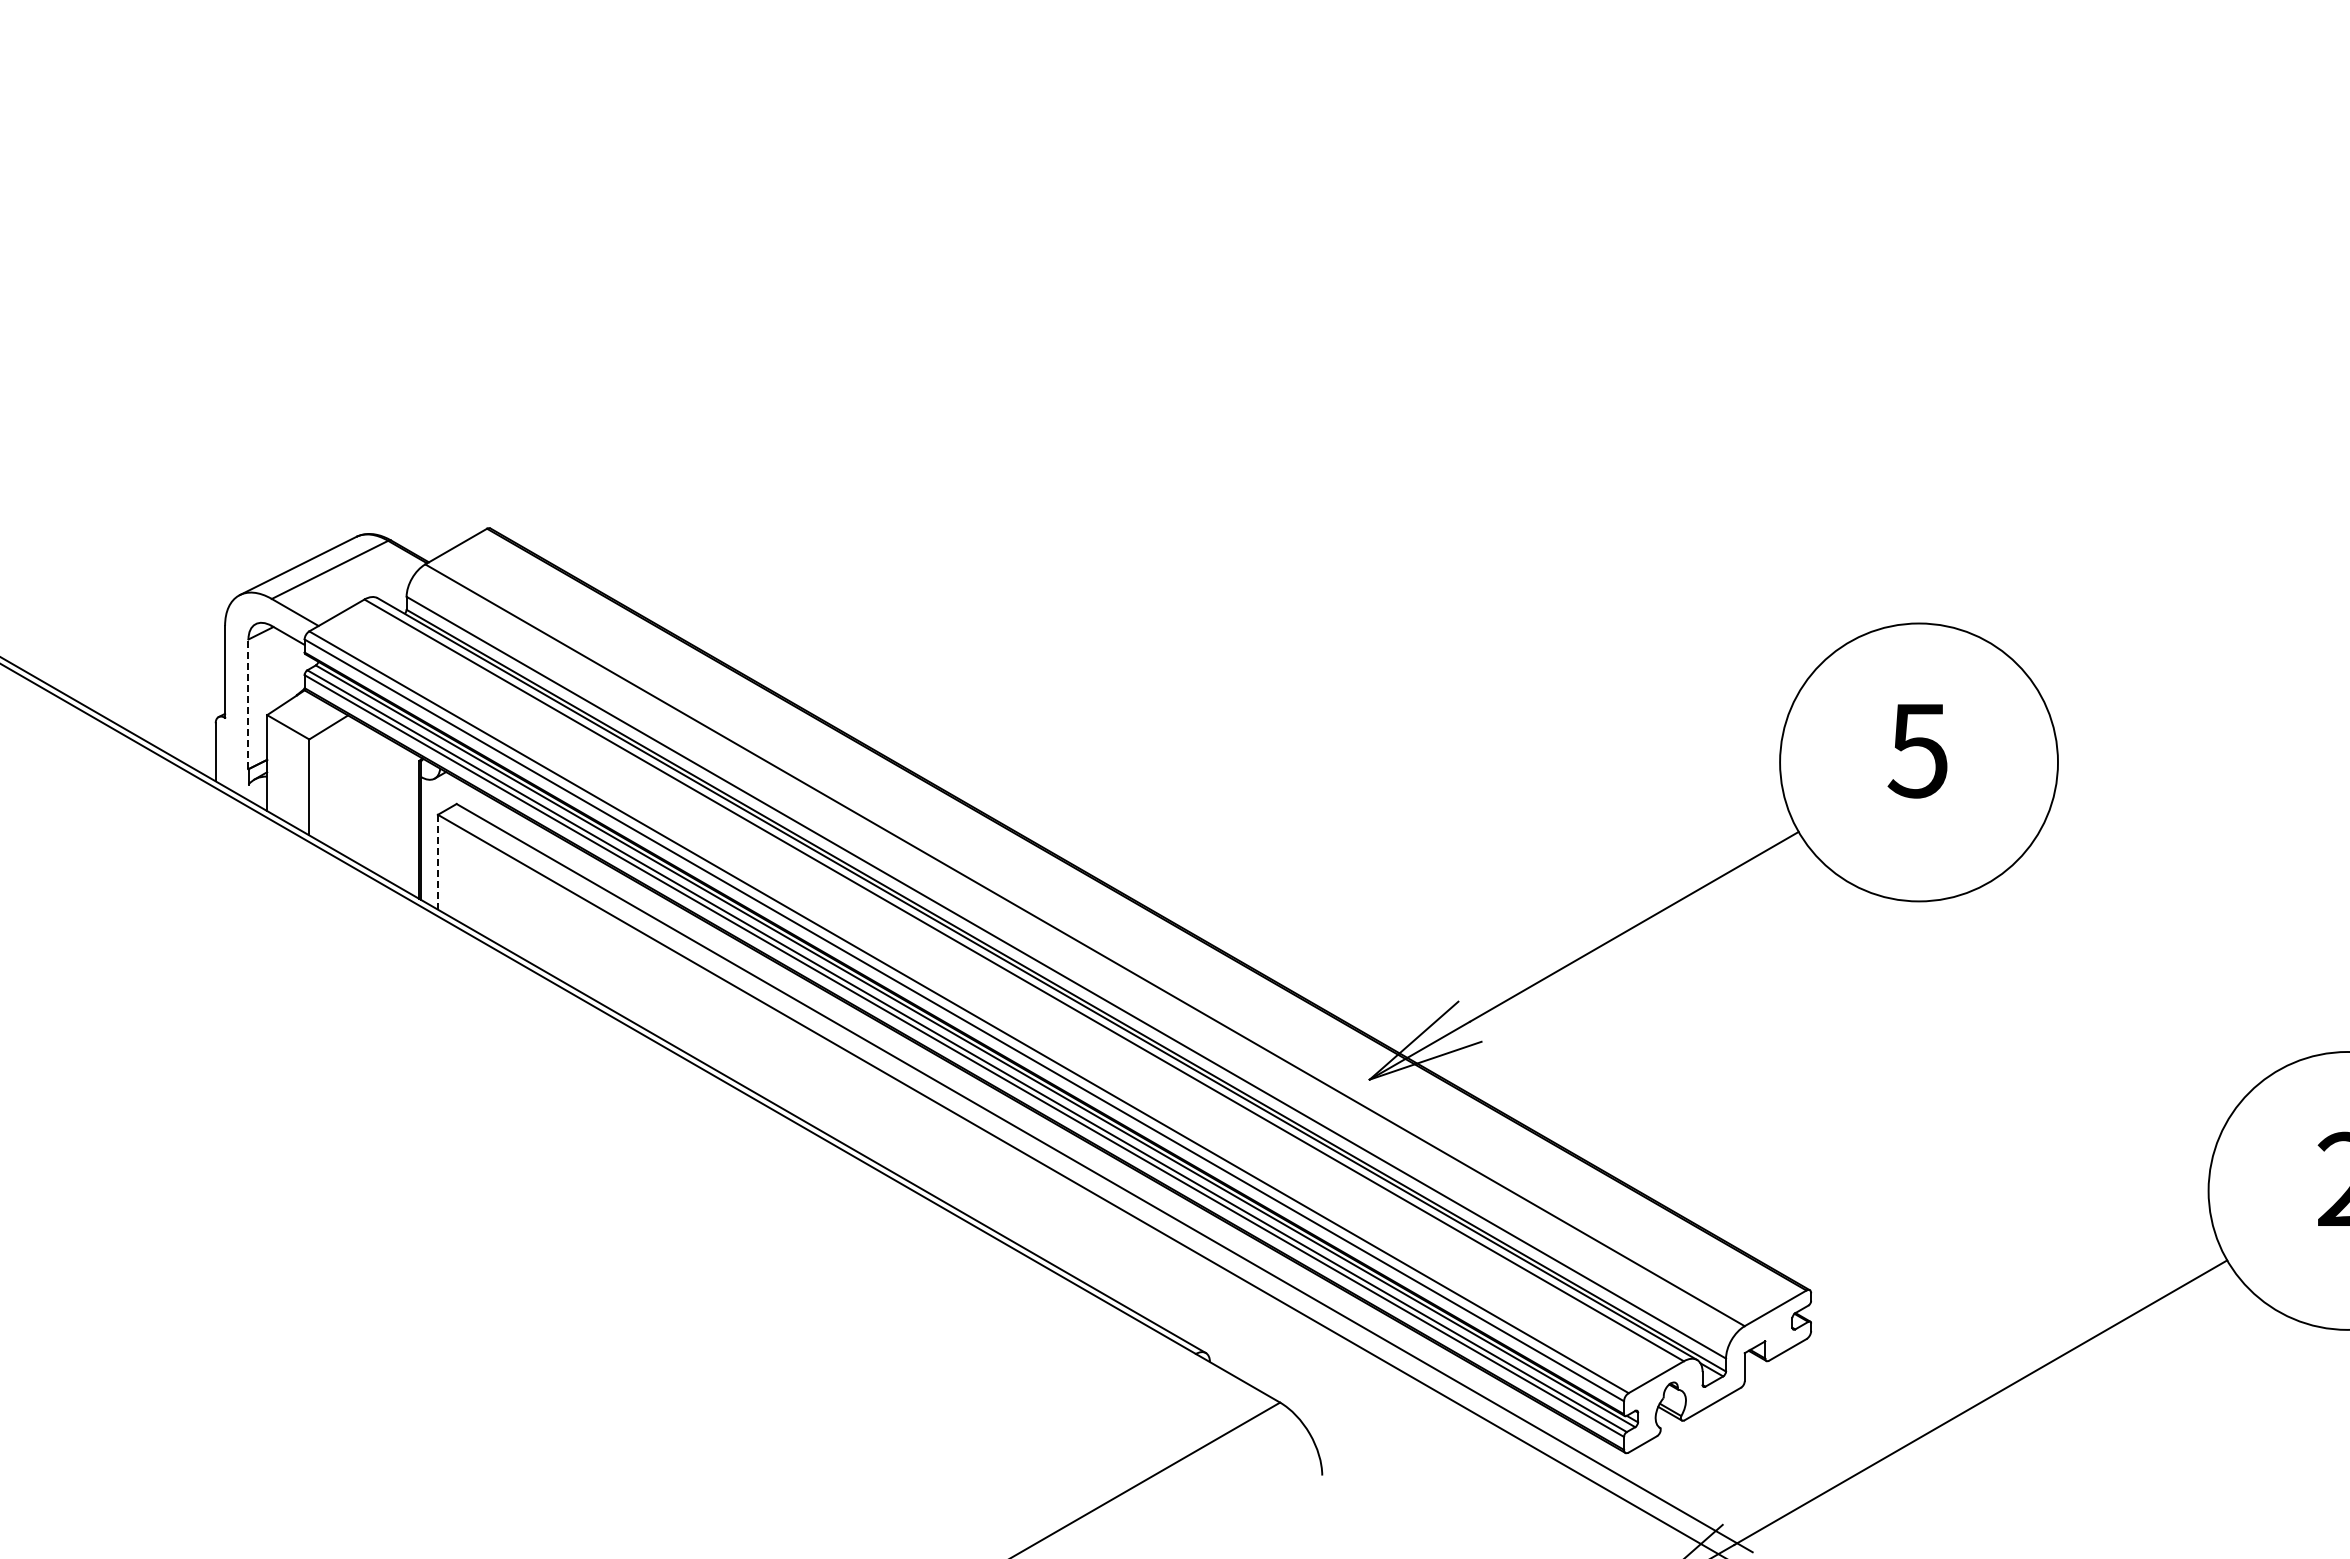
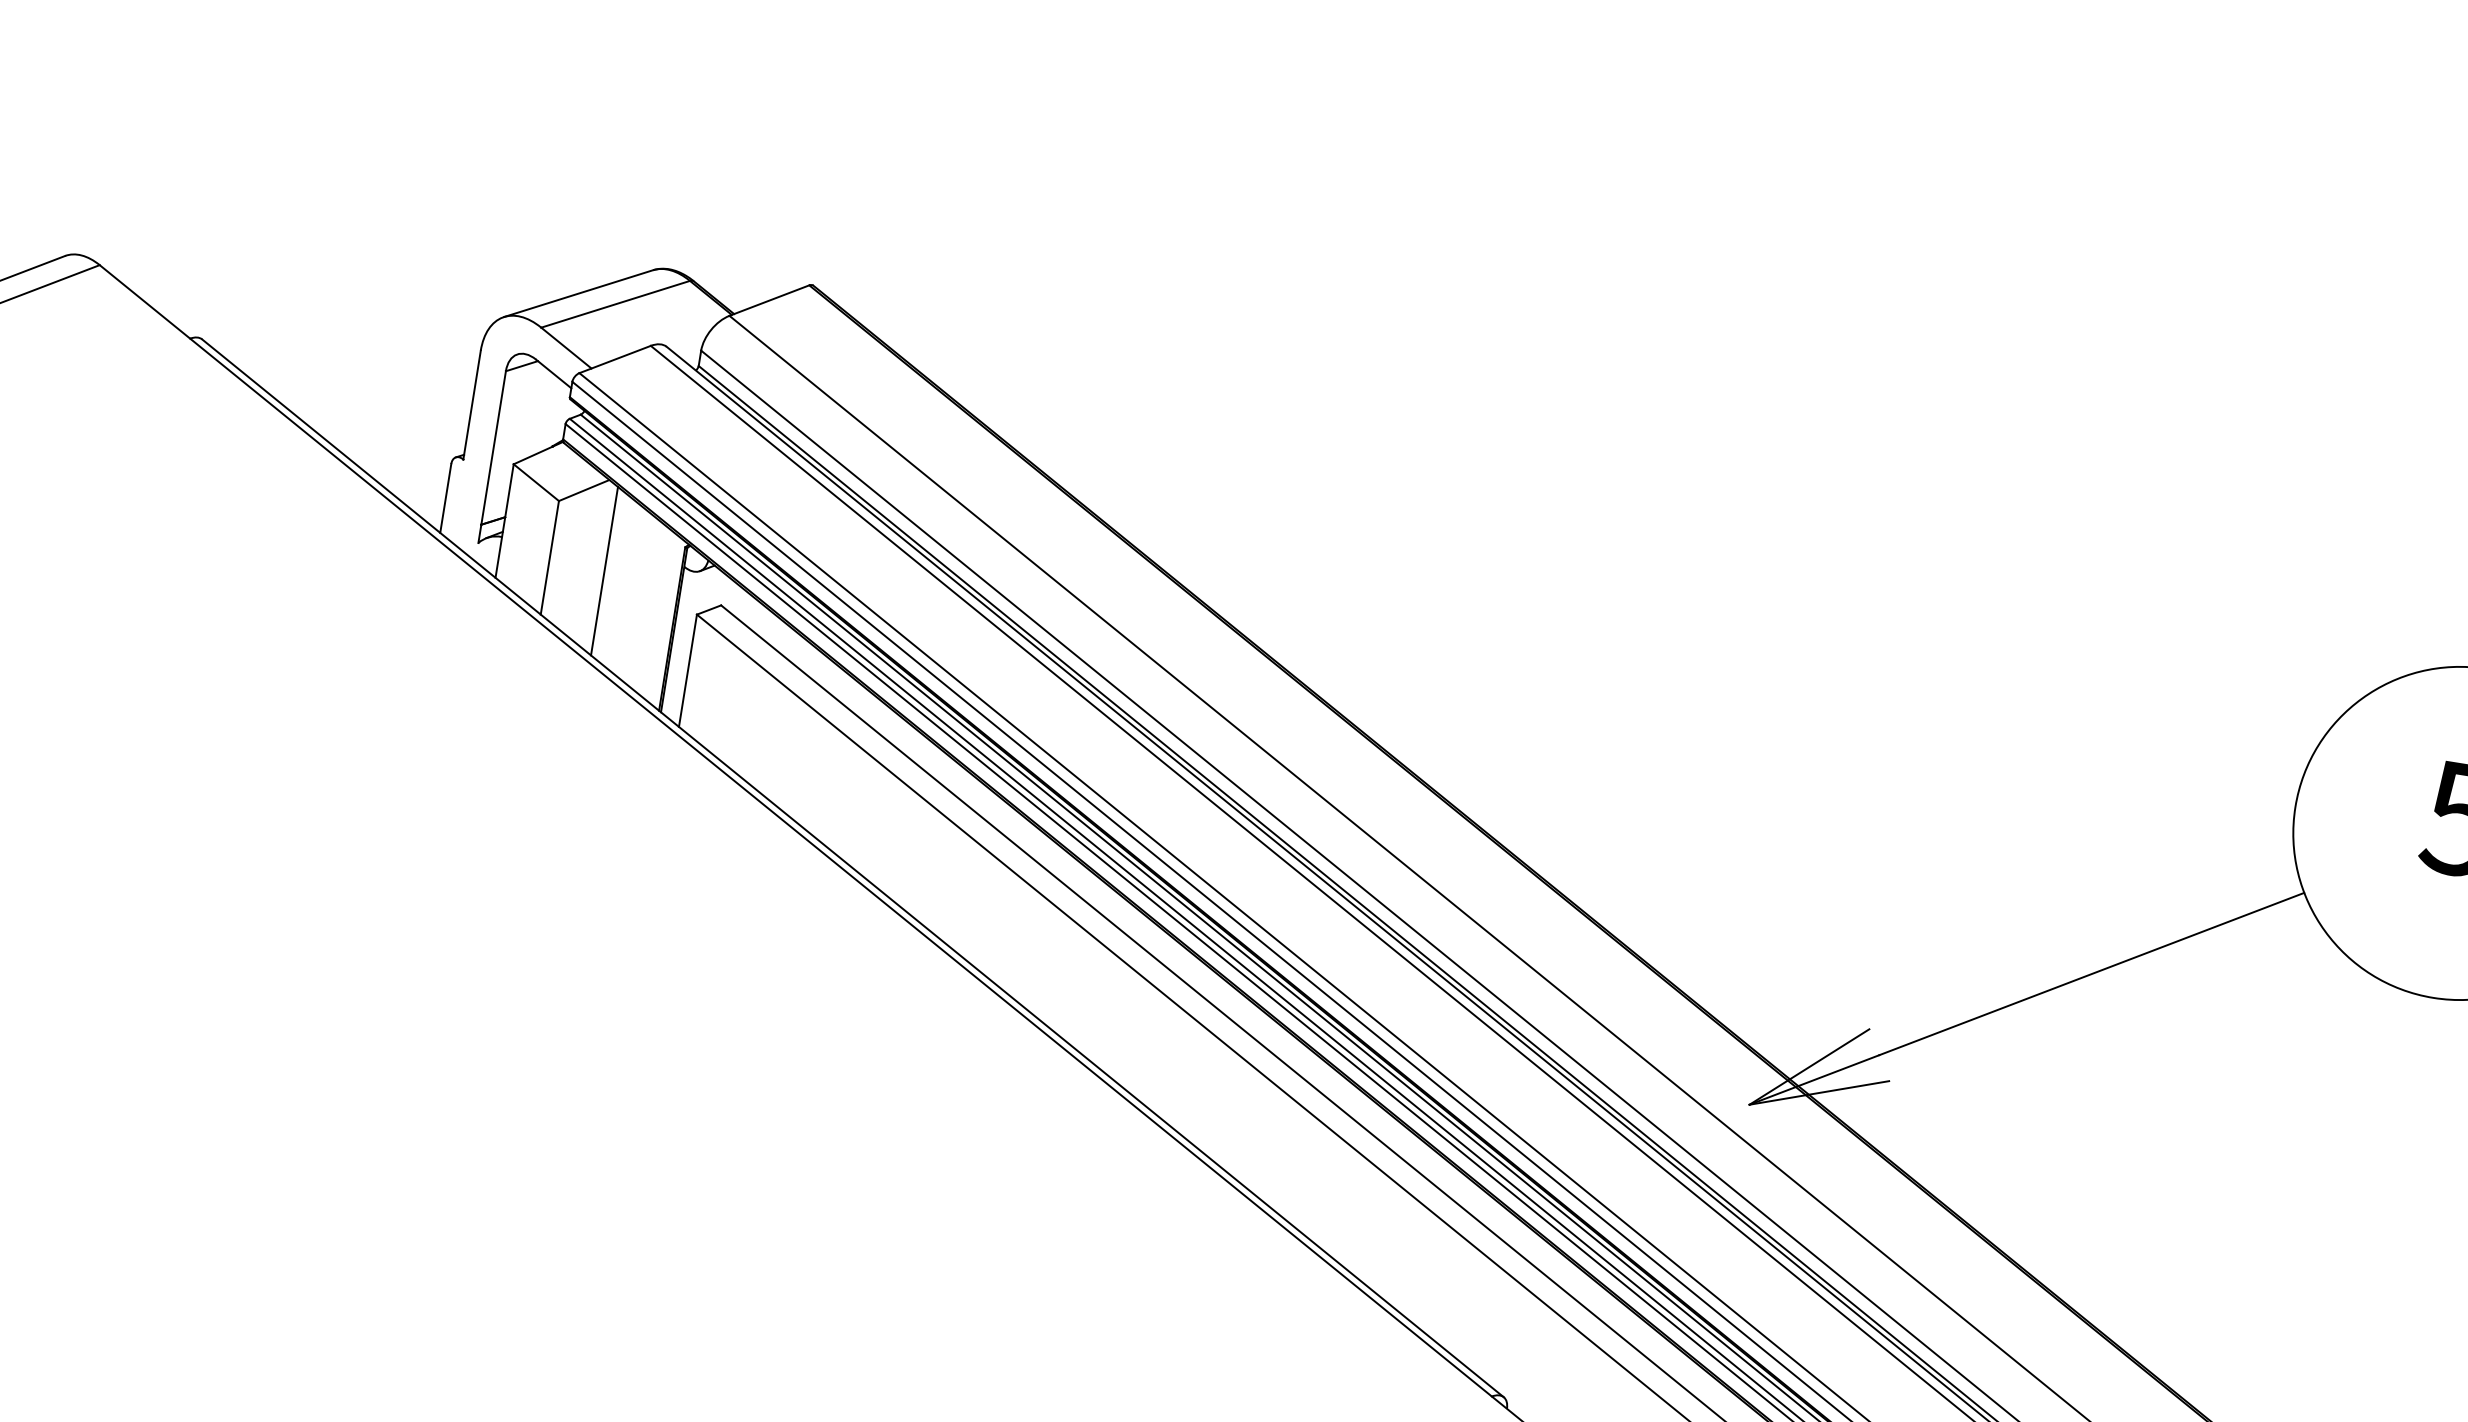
line: (248, 704) -> (493, 448), dashed -> solid
line: (356, 791) -> (604, 571), added
line: (437, 861) -> (687, 669), dashed -> solid

